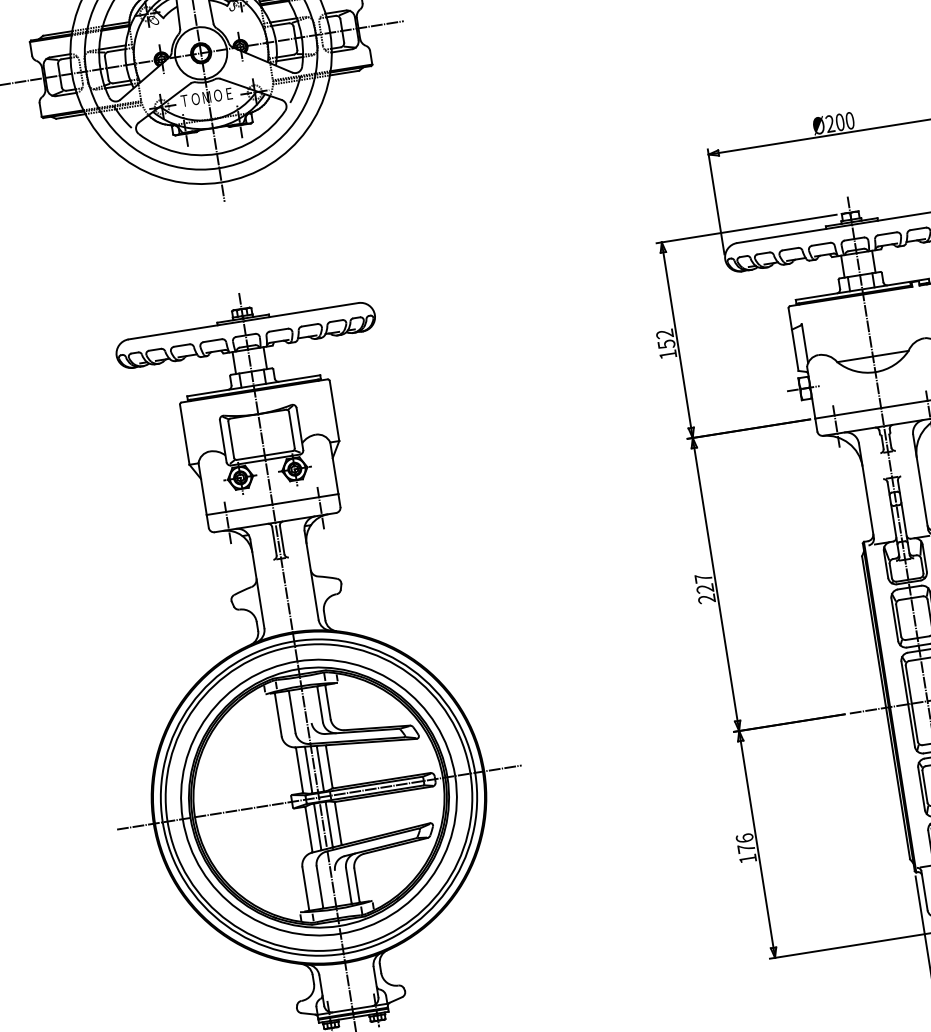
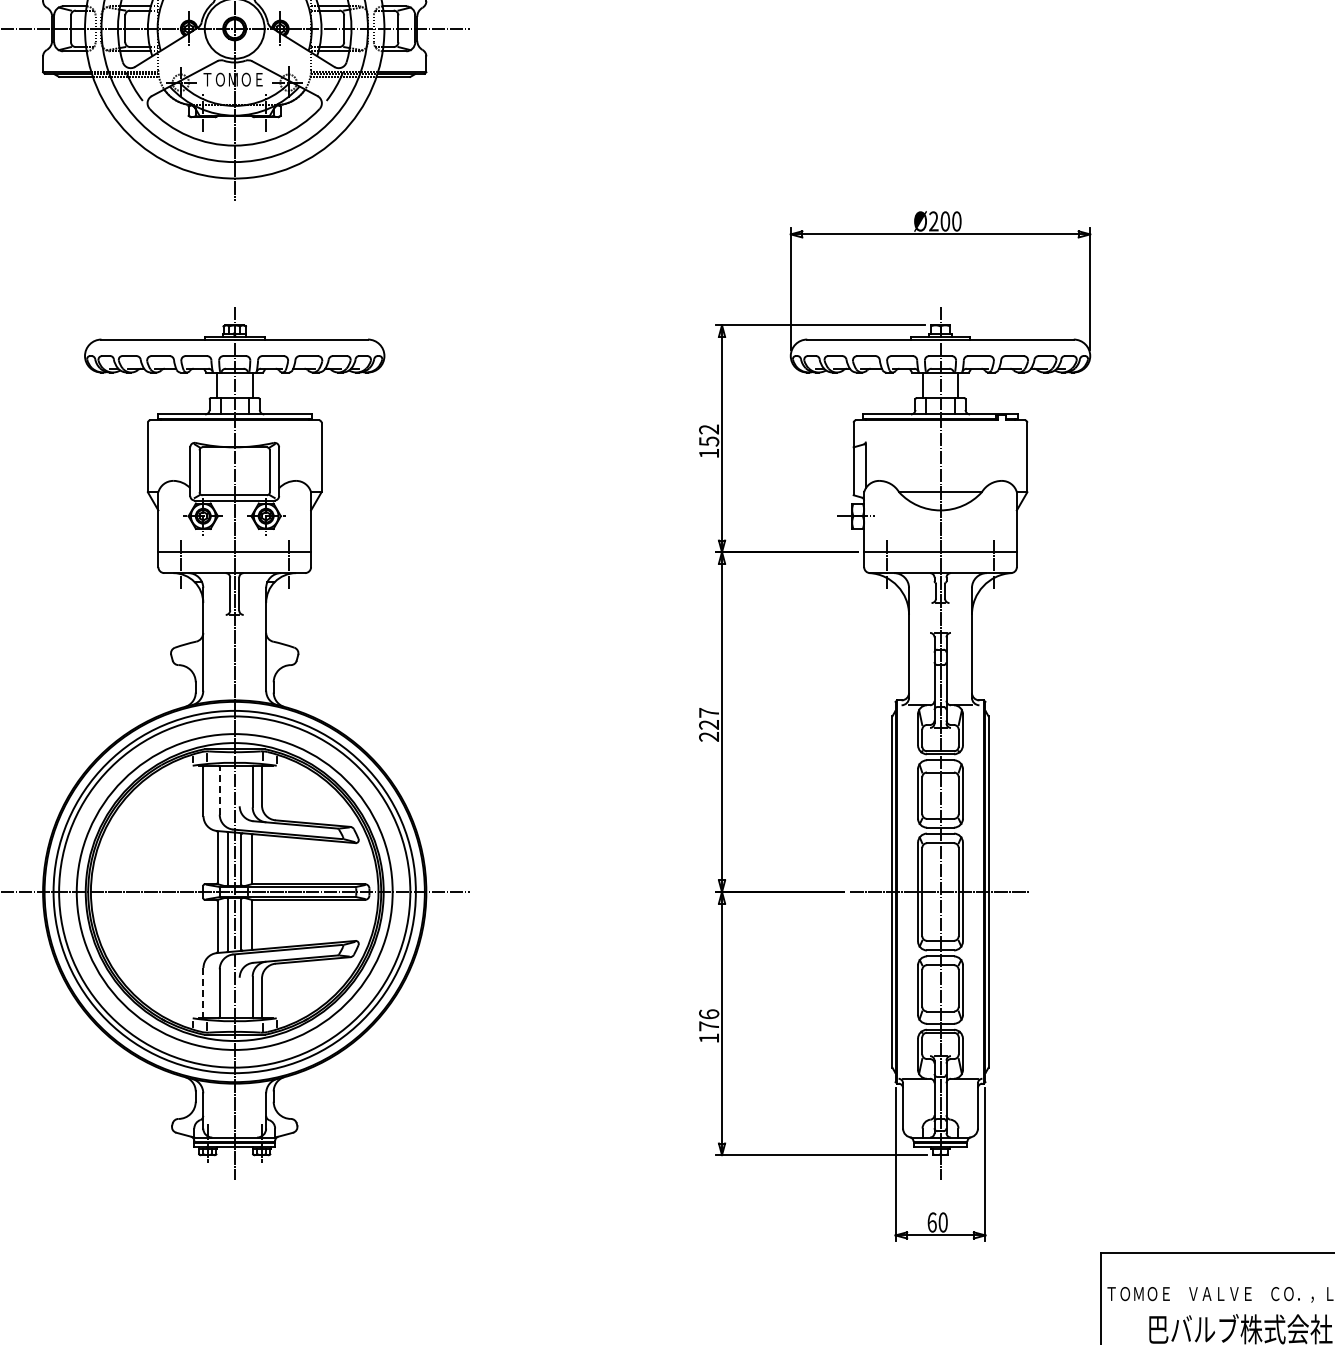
line: (292, 712) -> (219, 790), solid -> dashed
line: (305, 888) -> (203, 992), solid -> dashed

